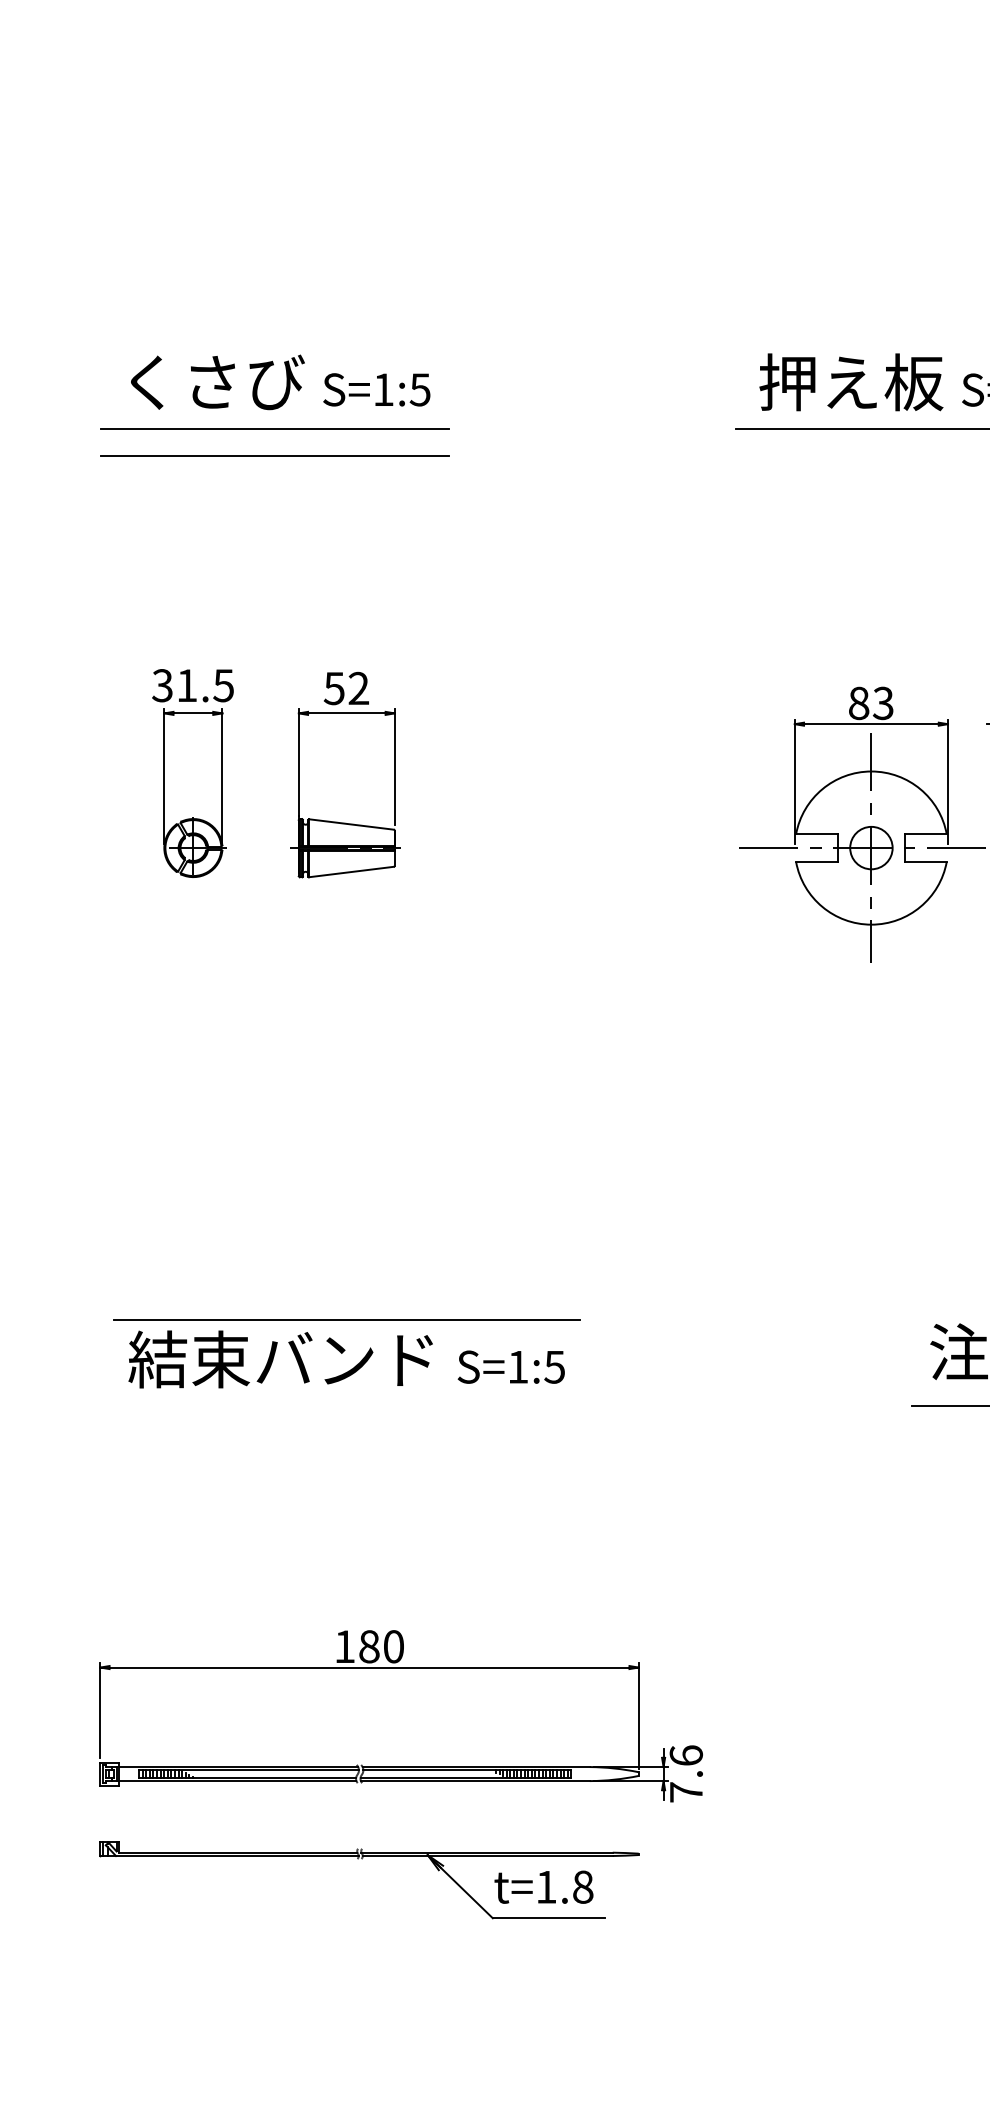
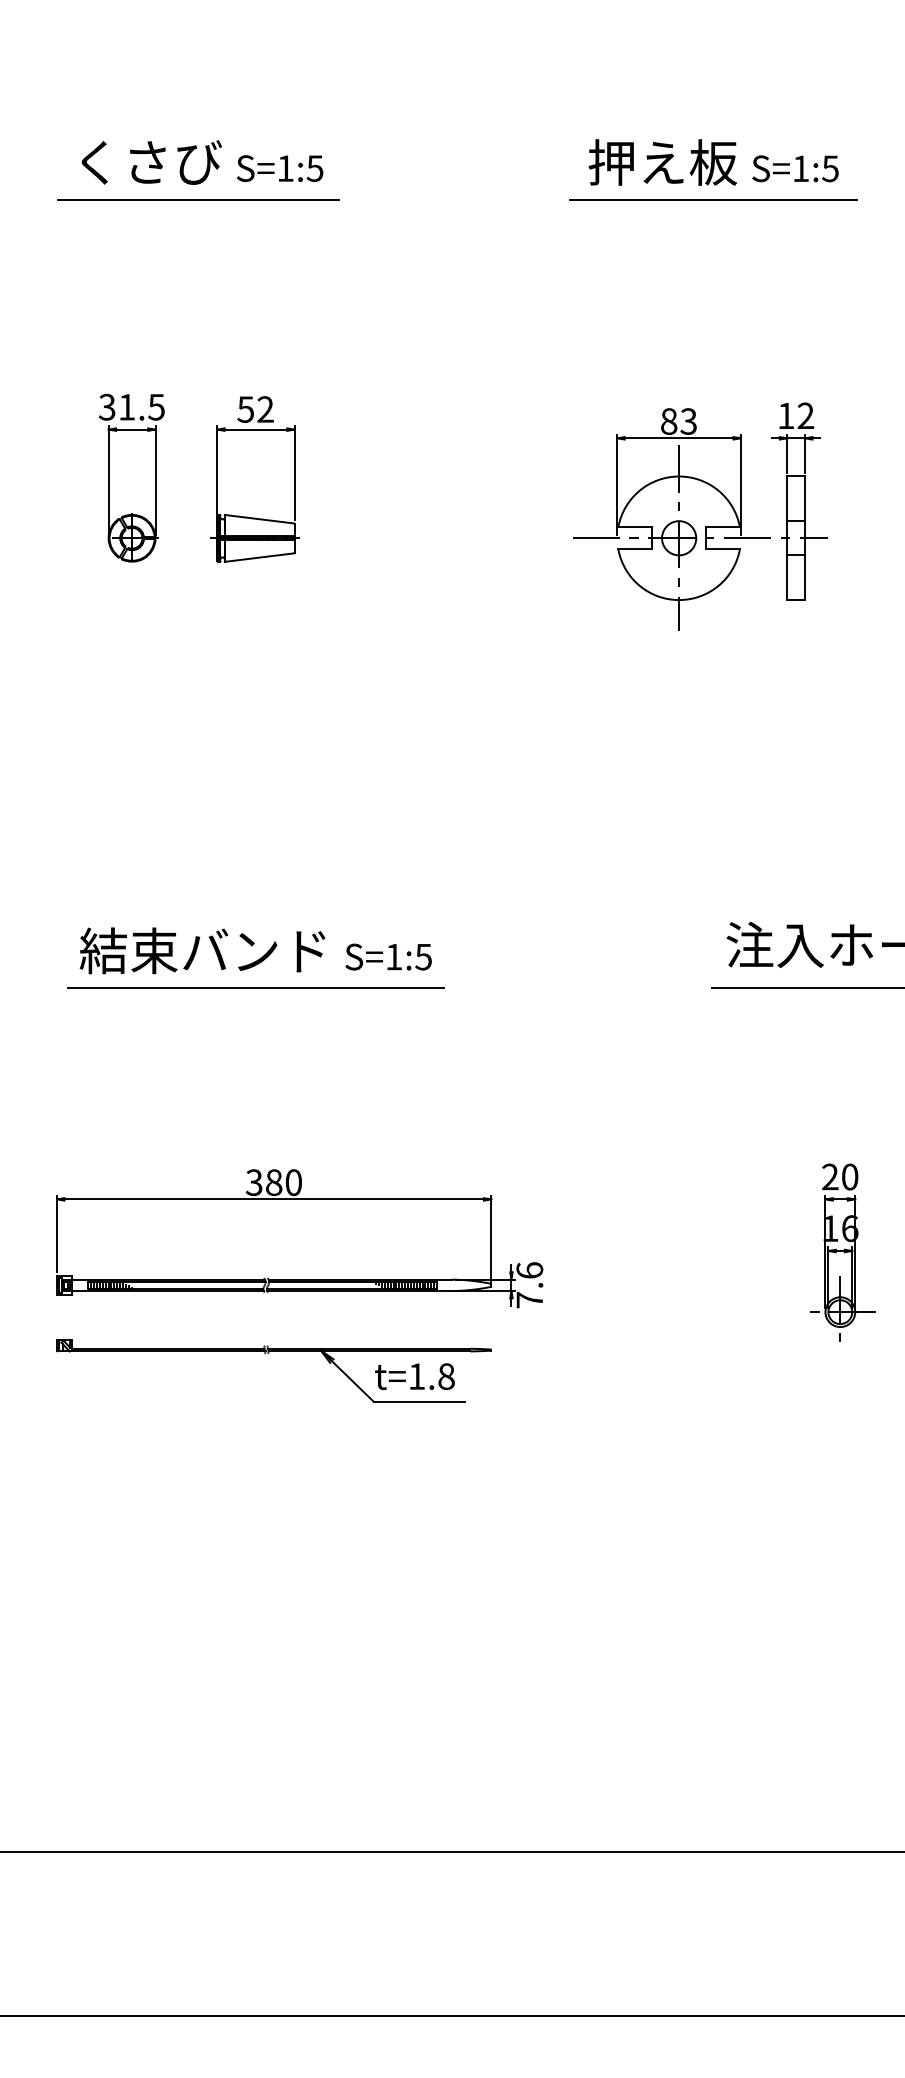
line: (275, 455) -> (198, 221), removed
line: (346, 1319) -> (255, 987), moved
text: (343, 1646) -> (253, 1182), 180 -> 380

